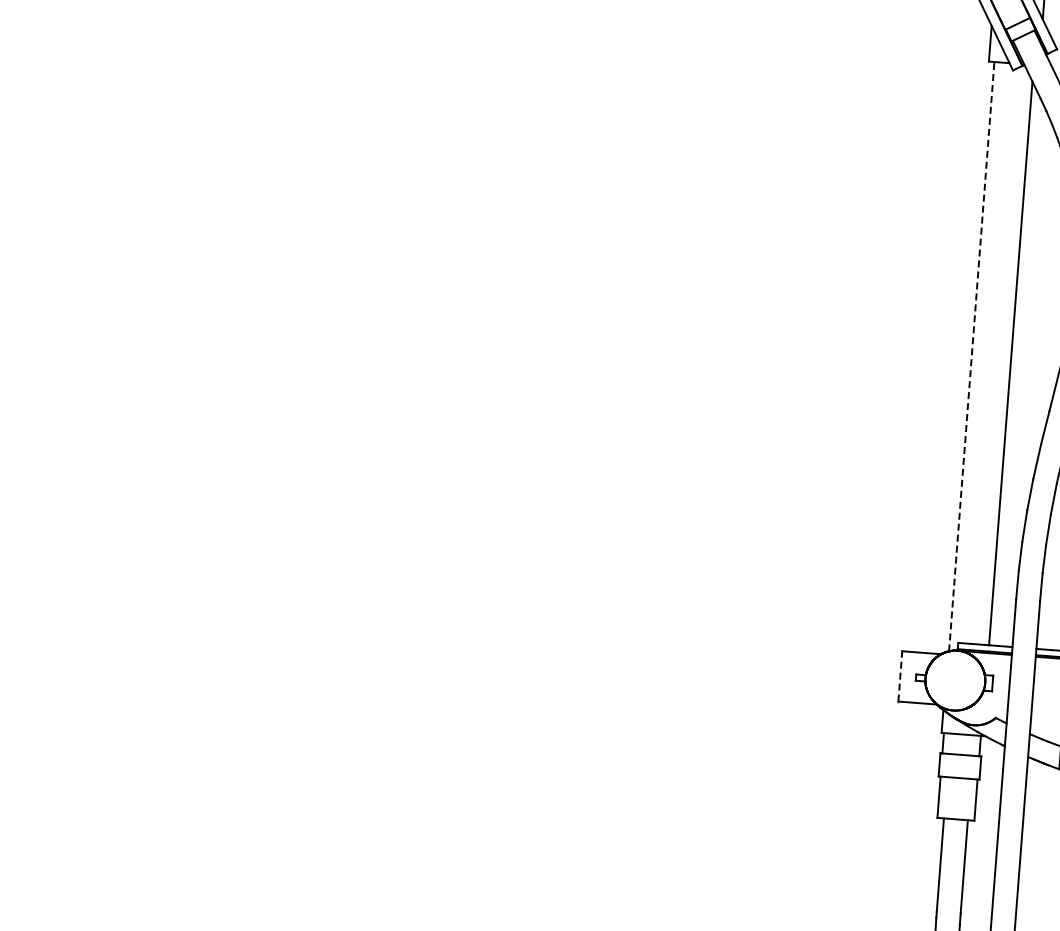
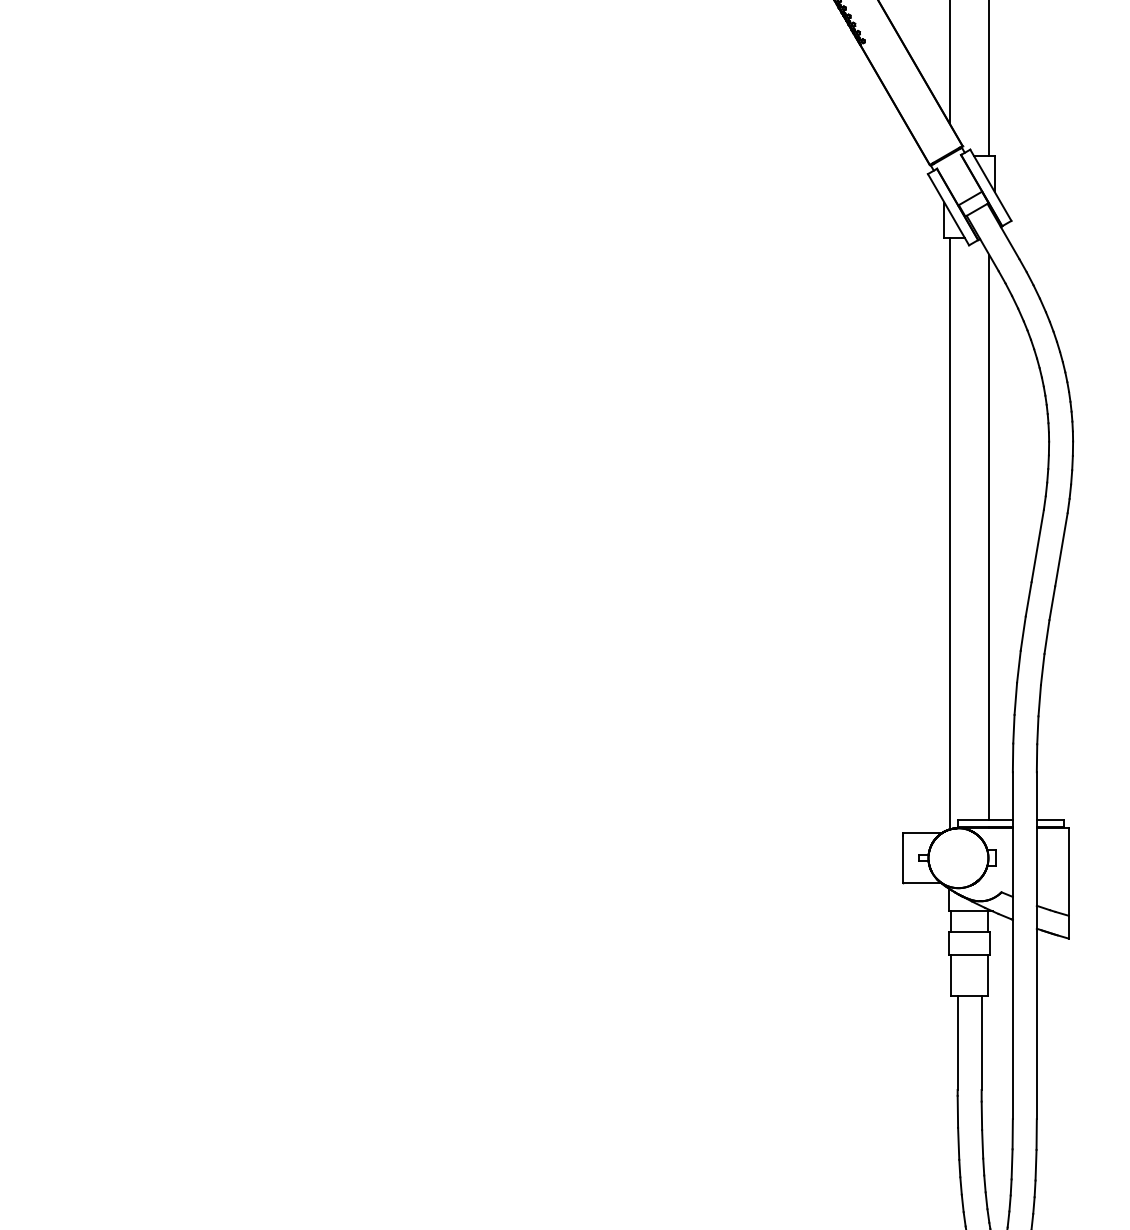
line: (971, 356) -> (949, 533), dashed -> solid
line: (900, 677) -> (903, 859), dashed -> solid

